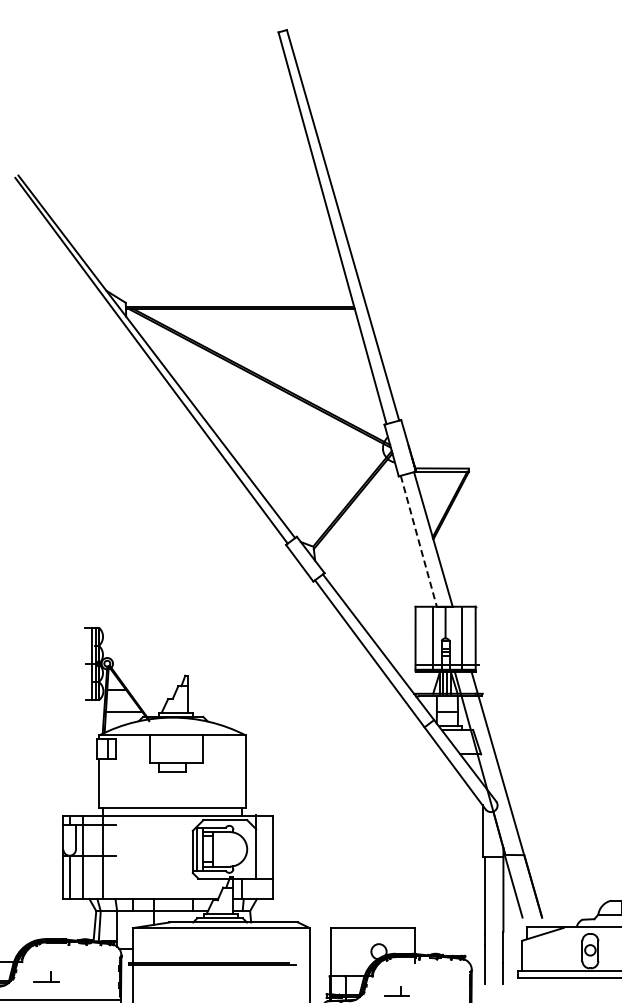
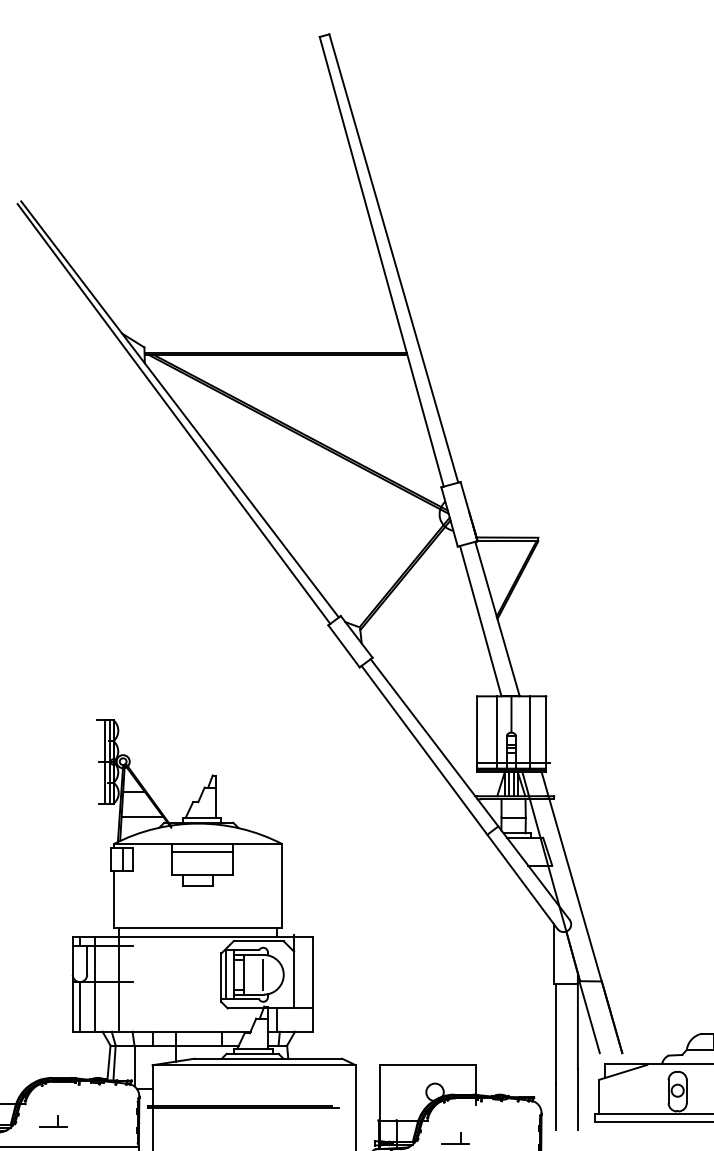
line: (418, 541) -> (480, 621), dashed -> solid
line: (176, 742) -> (202, 852), added
line: (228, 849) -> (262, 974), added

